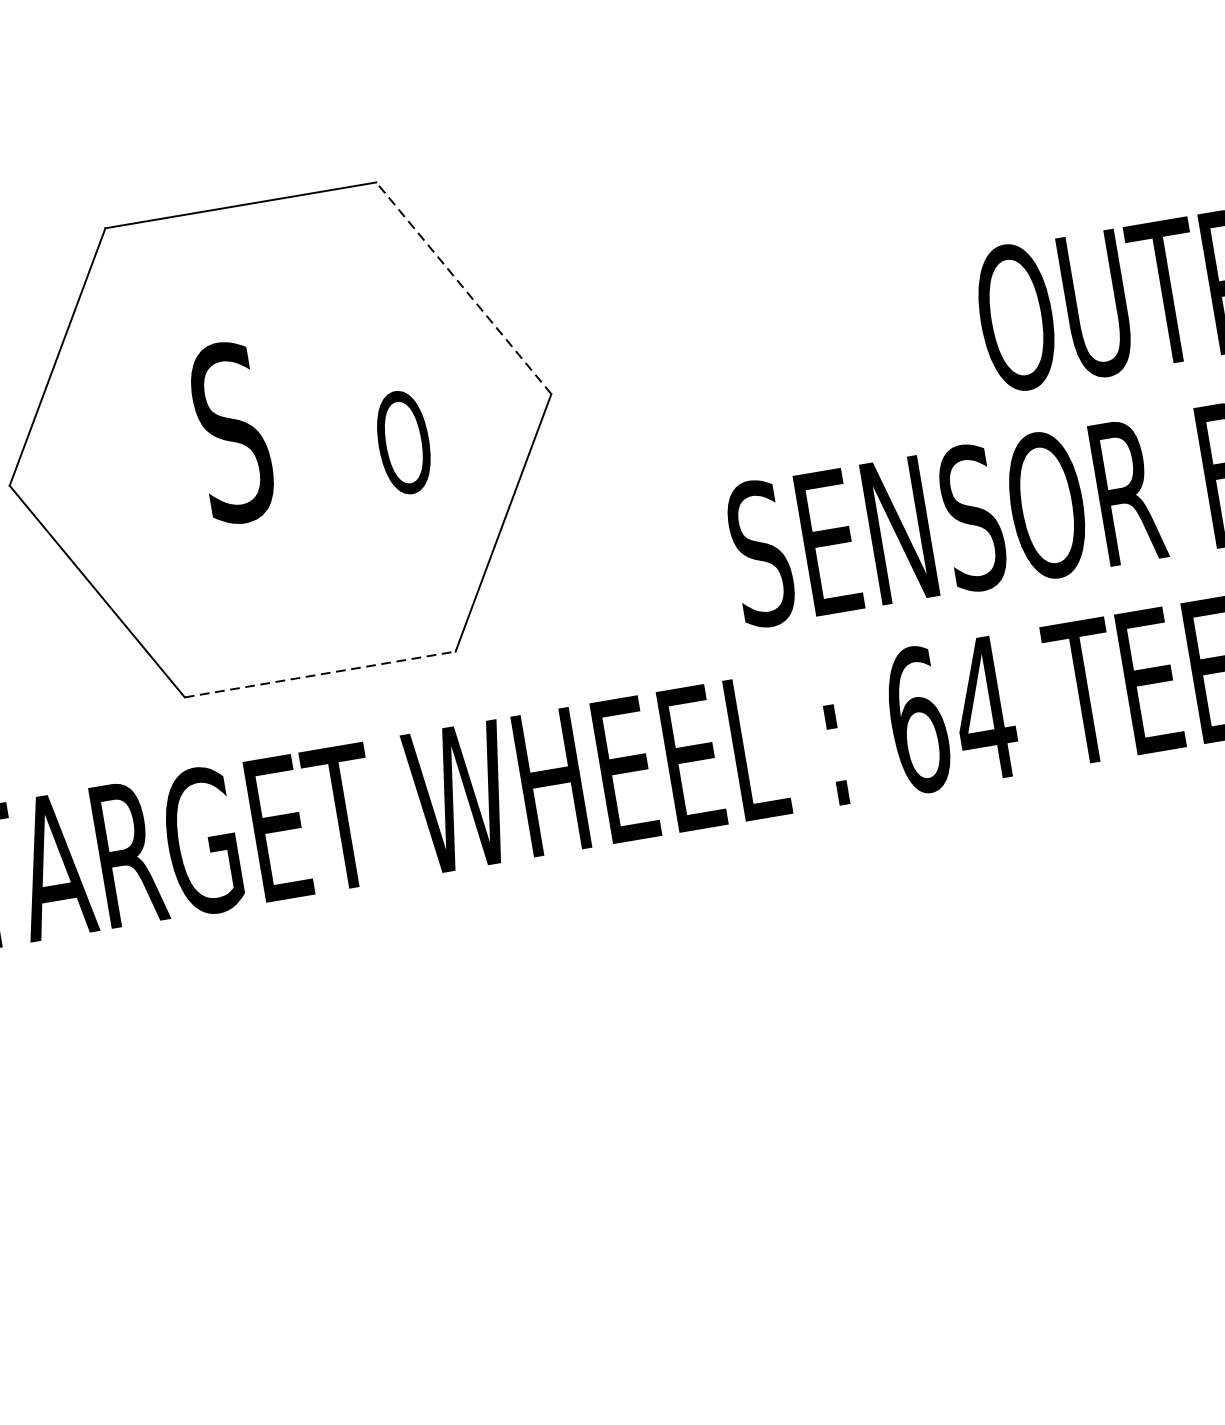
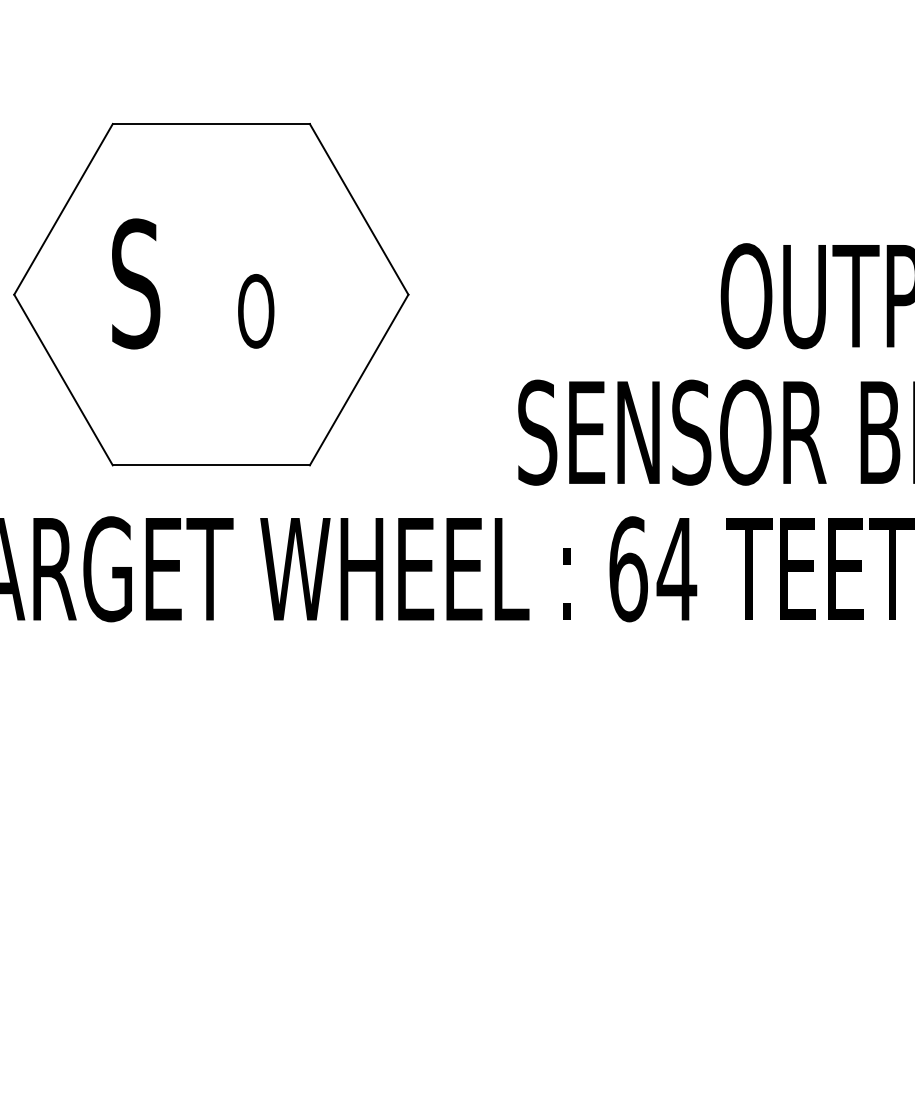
line: (464, 288) -> (359, 209), dashed -> solid
text: (311, 418) -> (193, 283), moved
line: (320, 674) -> (211, 465), dashed -> solid

